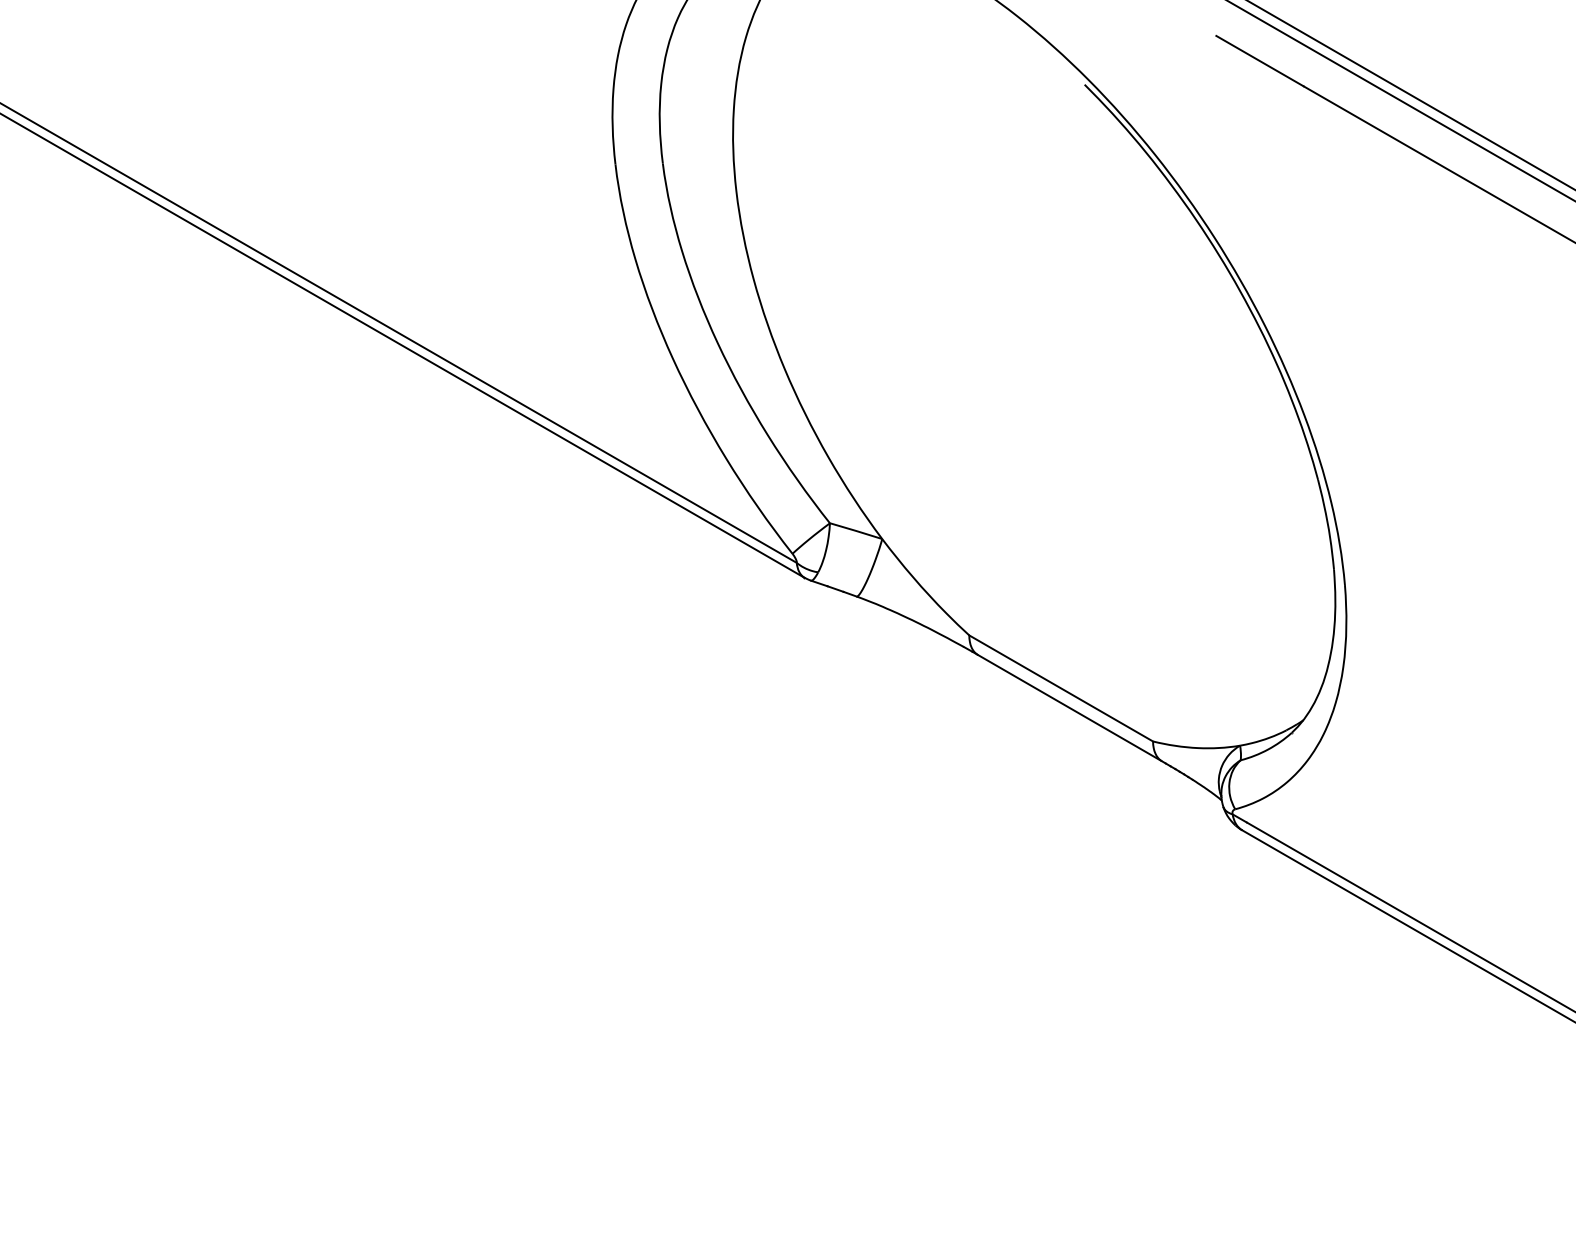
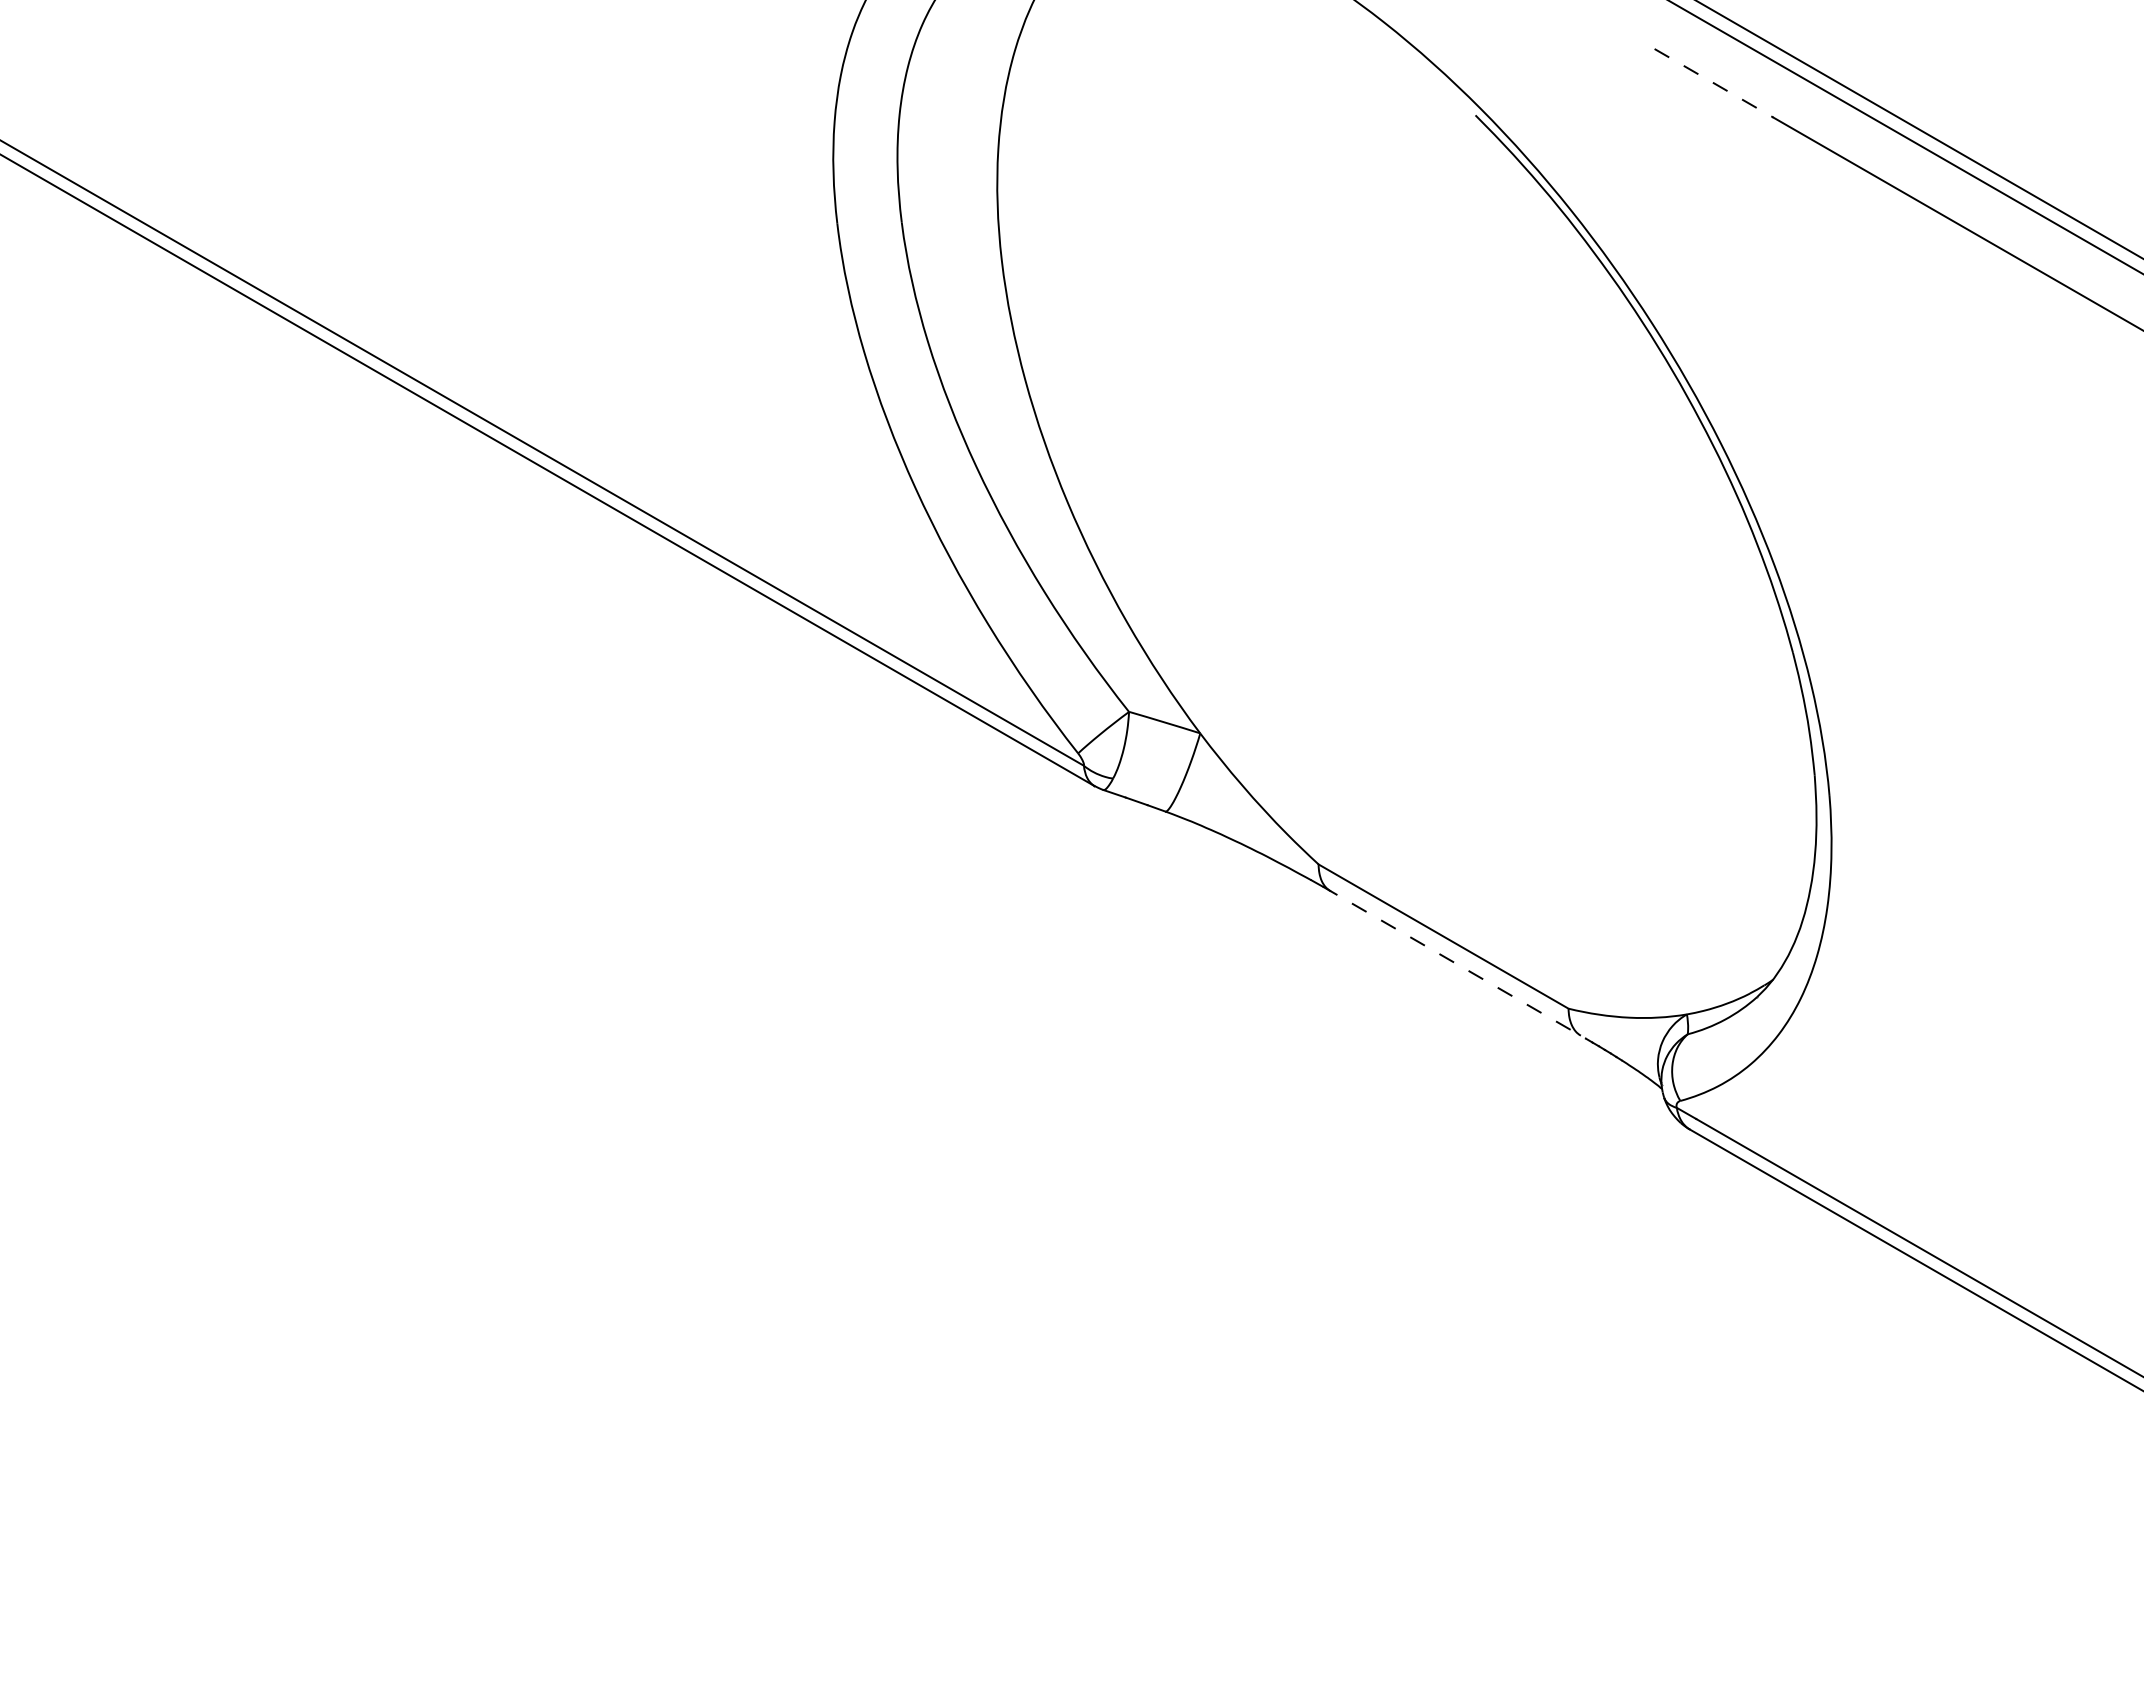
line: (1260, 61) -> (1714, 83), solid -> dashed
line: (1069, 707) -> (1454, 962), solid -> dashed

